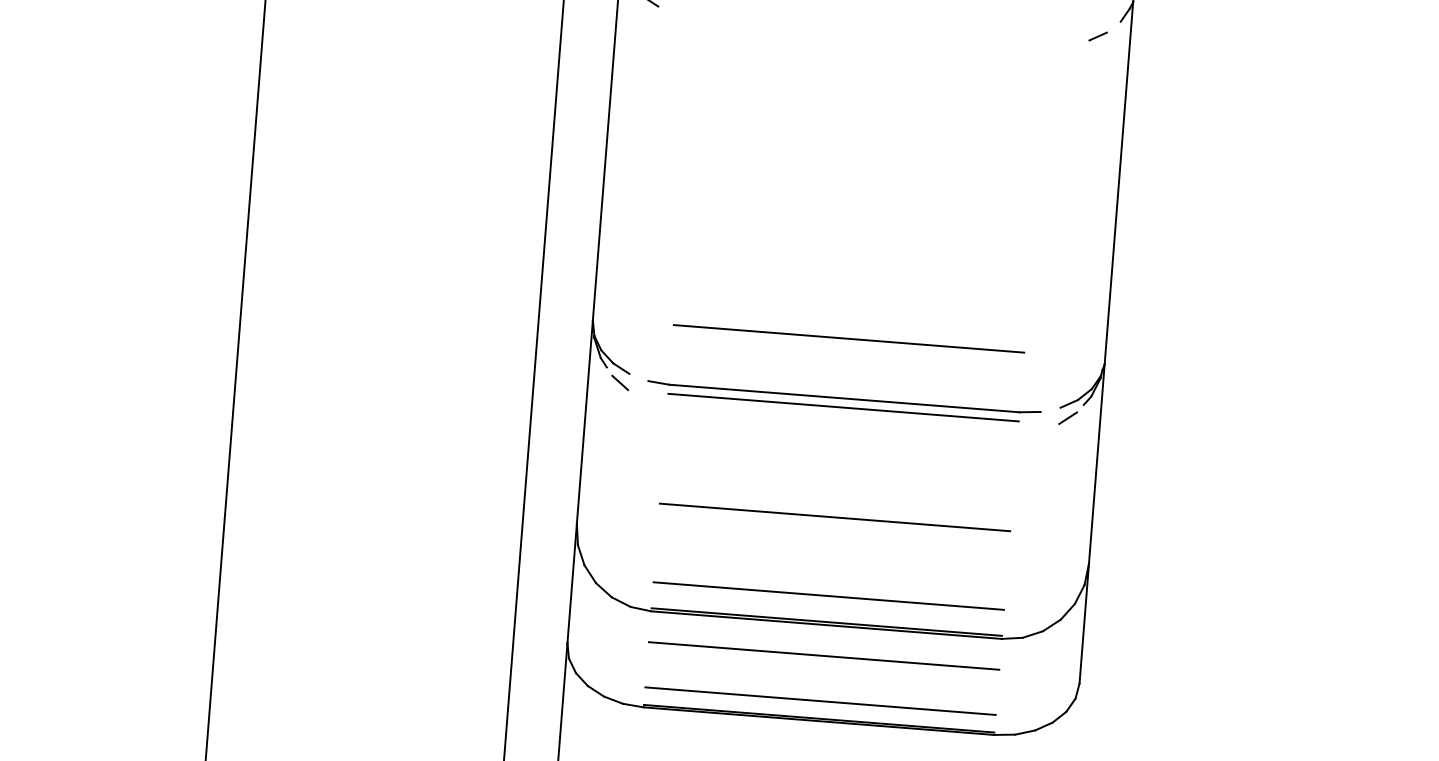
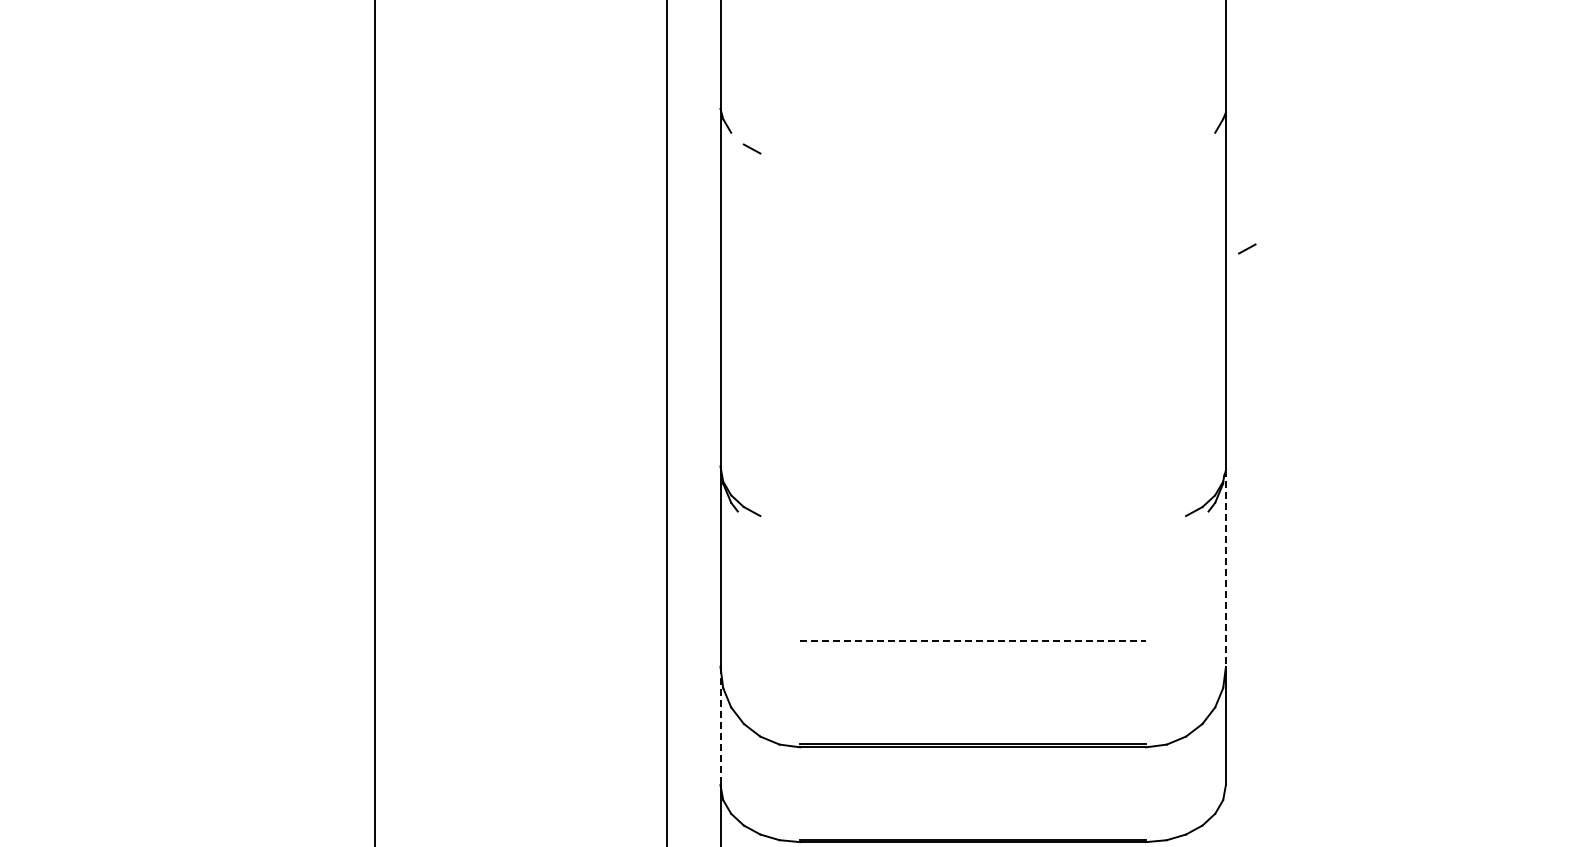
line: (1098, 36) -> (1247, 248), moved
line: (849, 338) -> (973, 464), removed
line: (619, 382) -> (751, 525), removed
part: (843, 397) -> (972, 522), removed
line: (843, 407) -> (973, 532), removed
line: (1068, 418) -> (1194, 525), removed
line: (1096, 465) -> (1225, 569), solid -> dashed
line: (835, 517) -> (973, 641), solid -> dashed
line: (572, 583) -> (720, 726), solid -> dashed
line: (829, 595) -> (973, 718), removed
line: (824, 655) -> (973, 777), removed
line: (820, 701) -> (973, 822), removed

